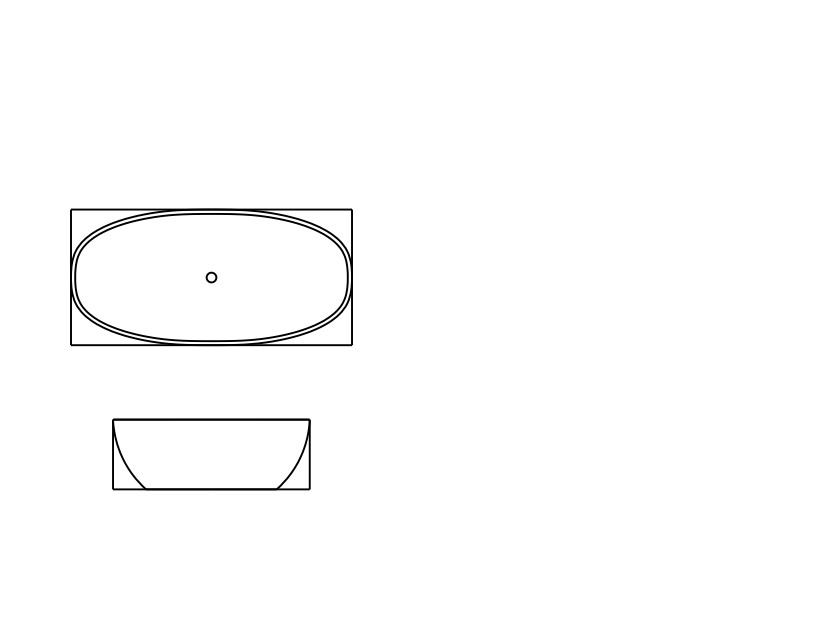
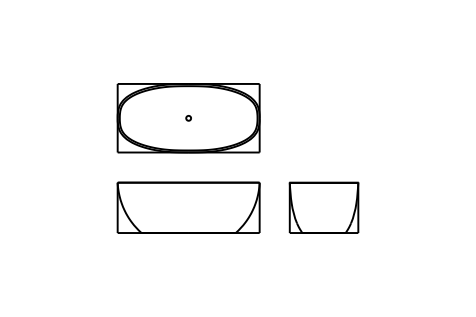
part: (211, 454) -> (188, 207), size x1.43
part: (478, 454) -> (323, 207), added

